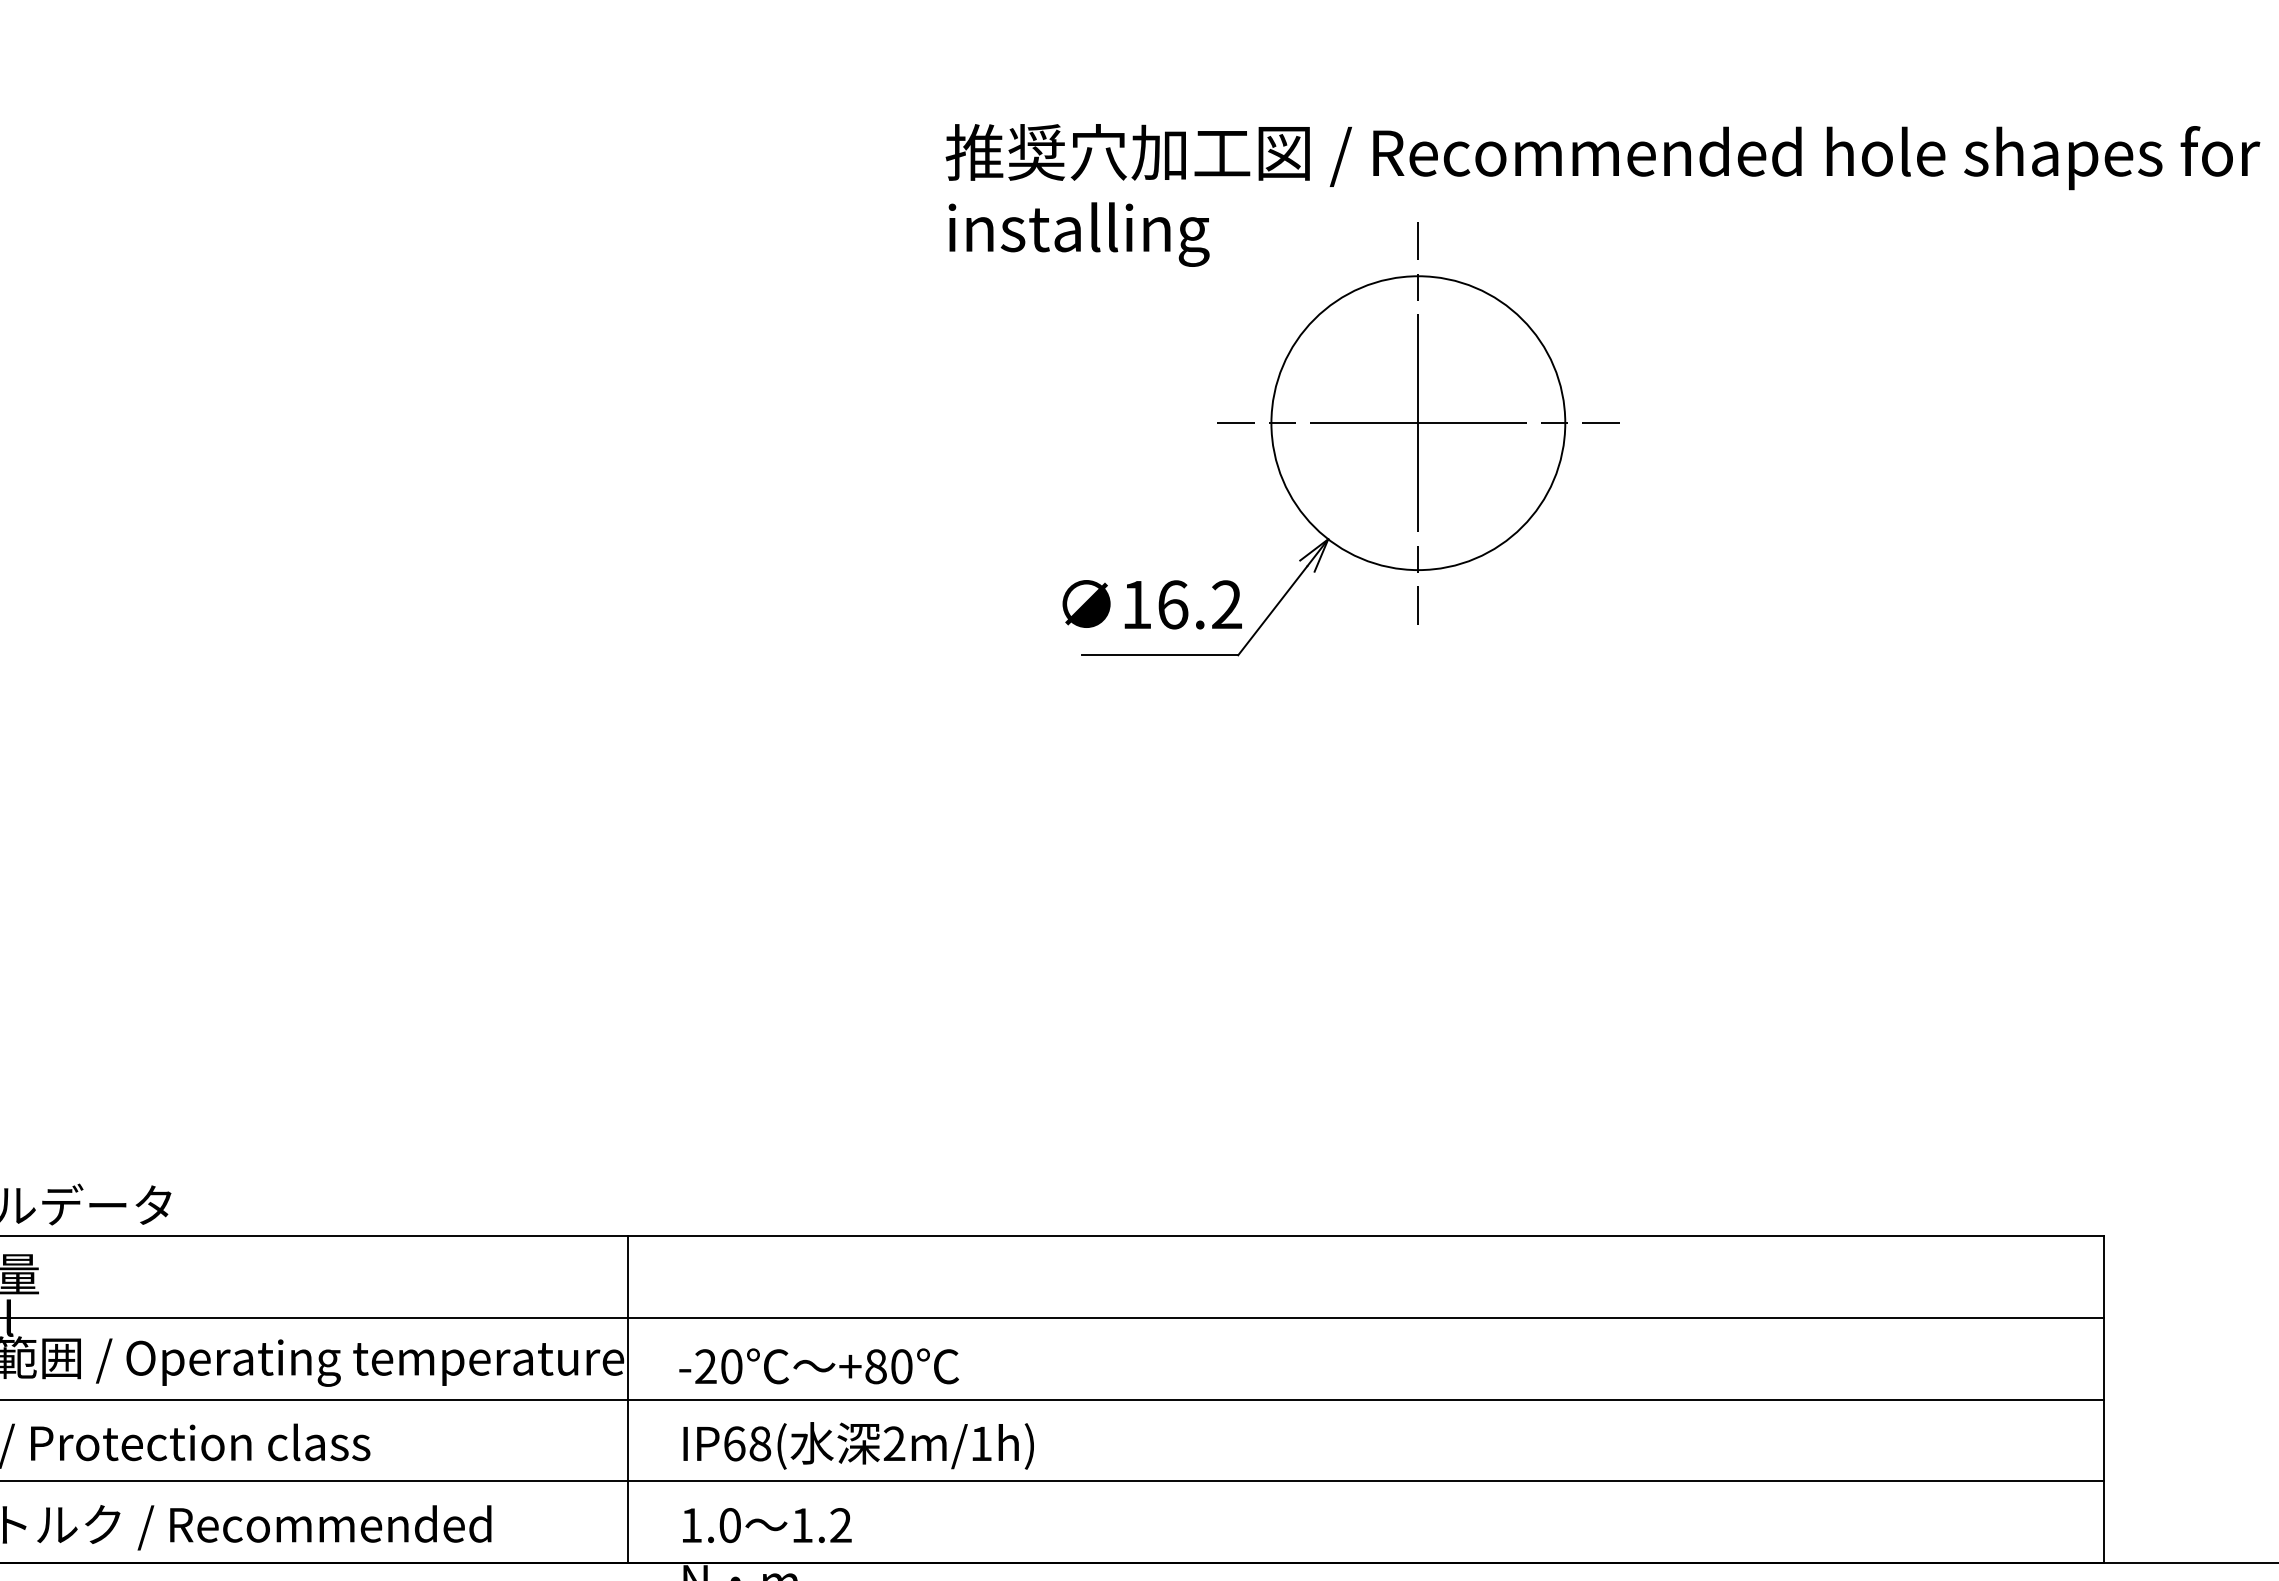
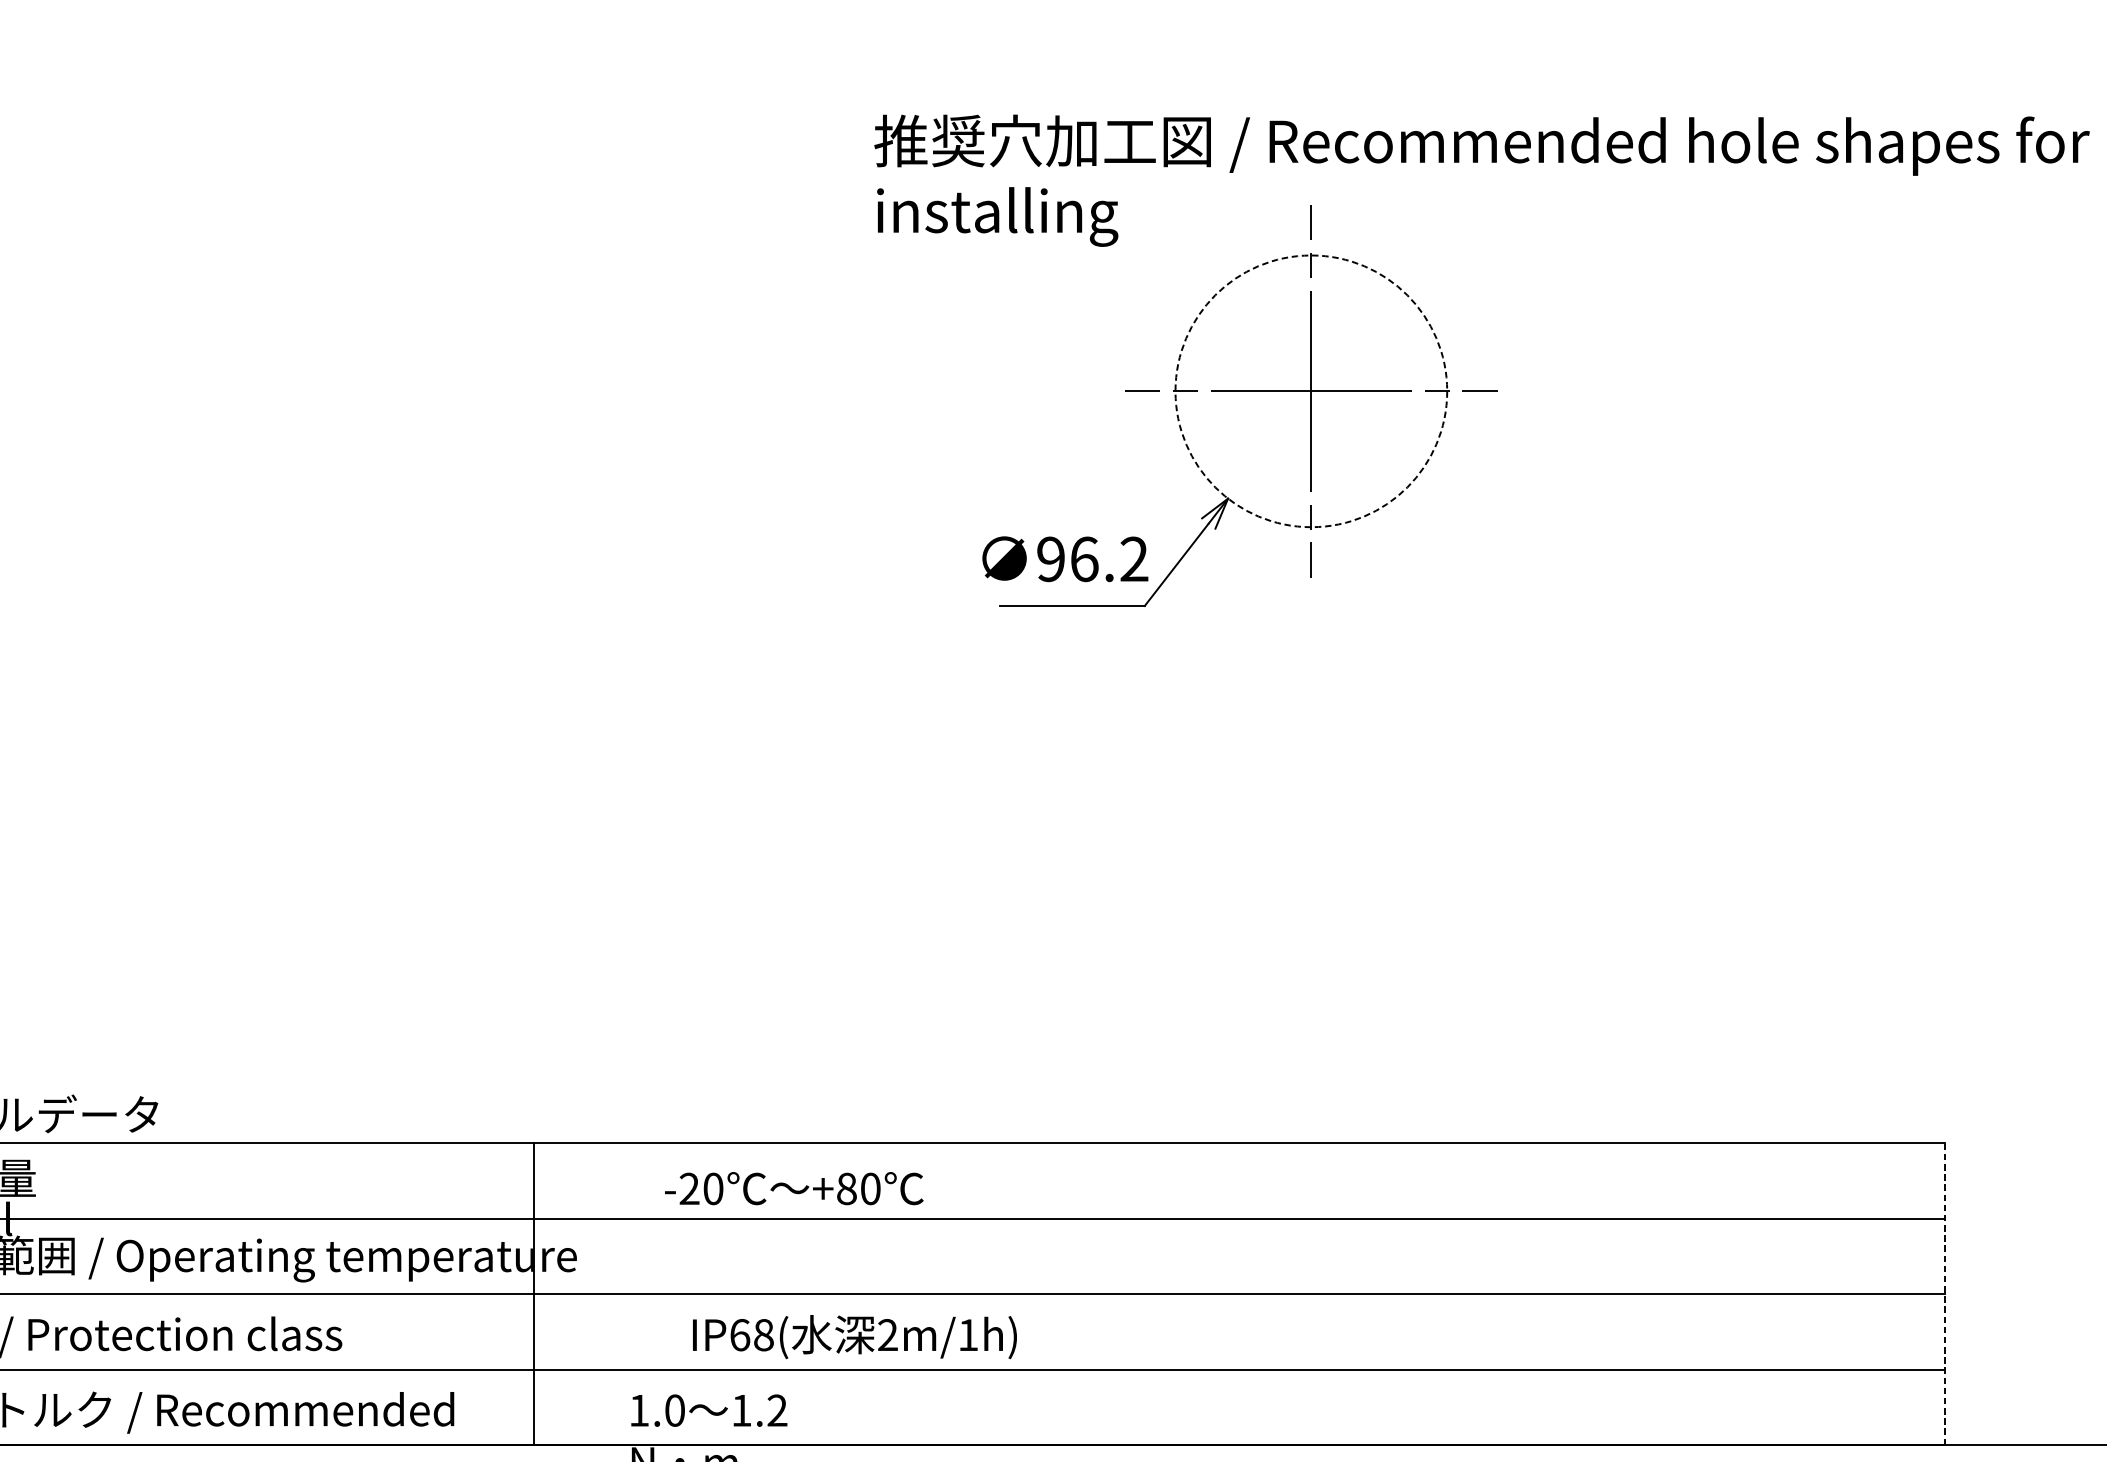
circle: (1418, 423) -> (1311, 391), solid -> dashed
text: (1136, 604) -> (1050, 559), 16.2 -> 96.2
text: (818, 1366) -> (793, 1188), moved
line: (627, 1399) -> (533, 1294), moved
line: (2103, 1399) -> (1944, 1294), solid -> dashed
text: (858, 1445) -> (854, 1336), moved

